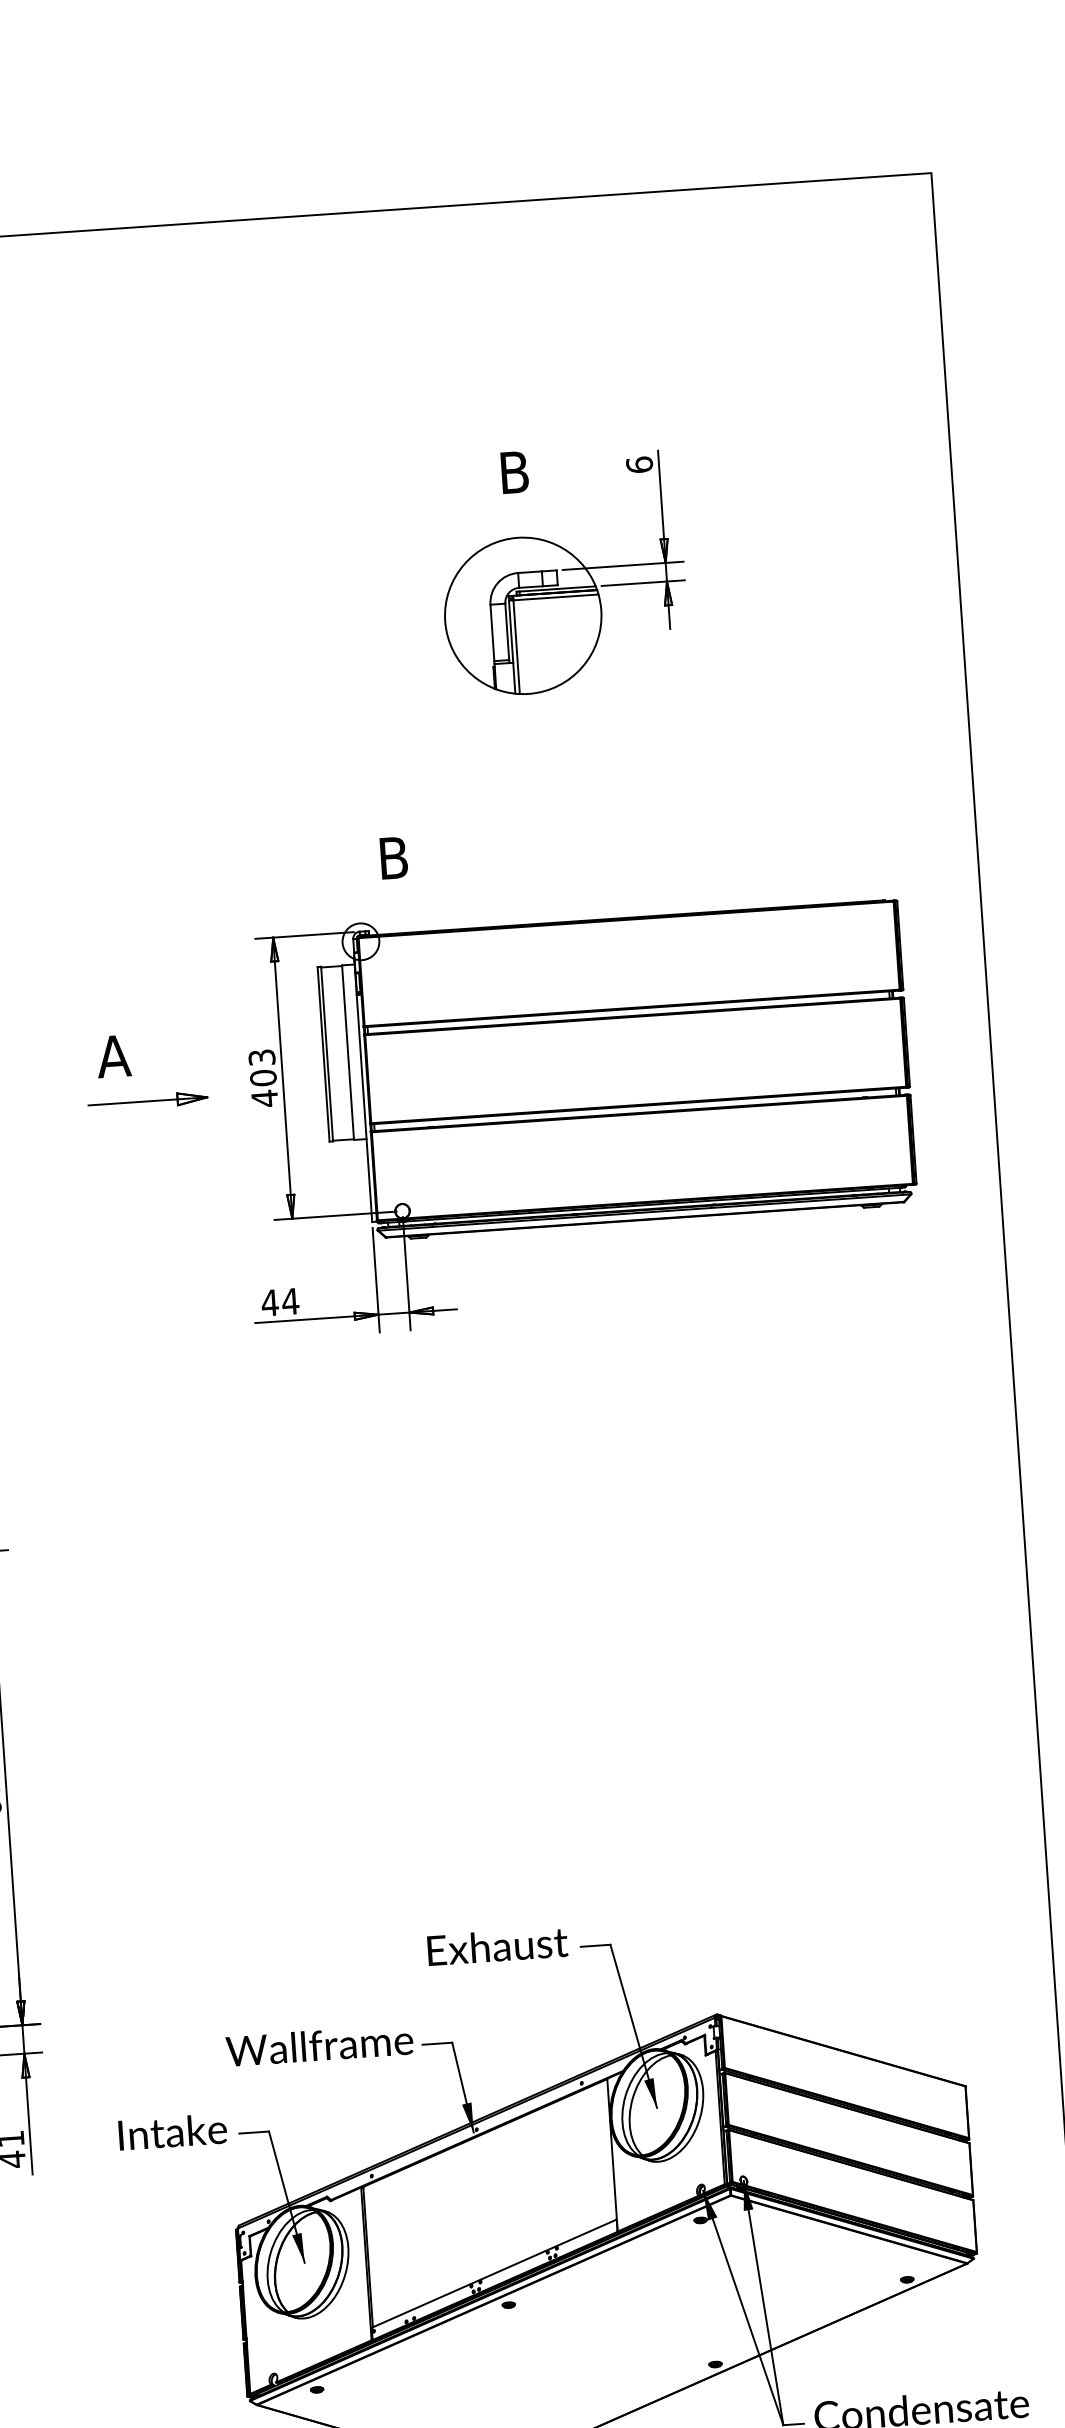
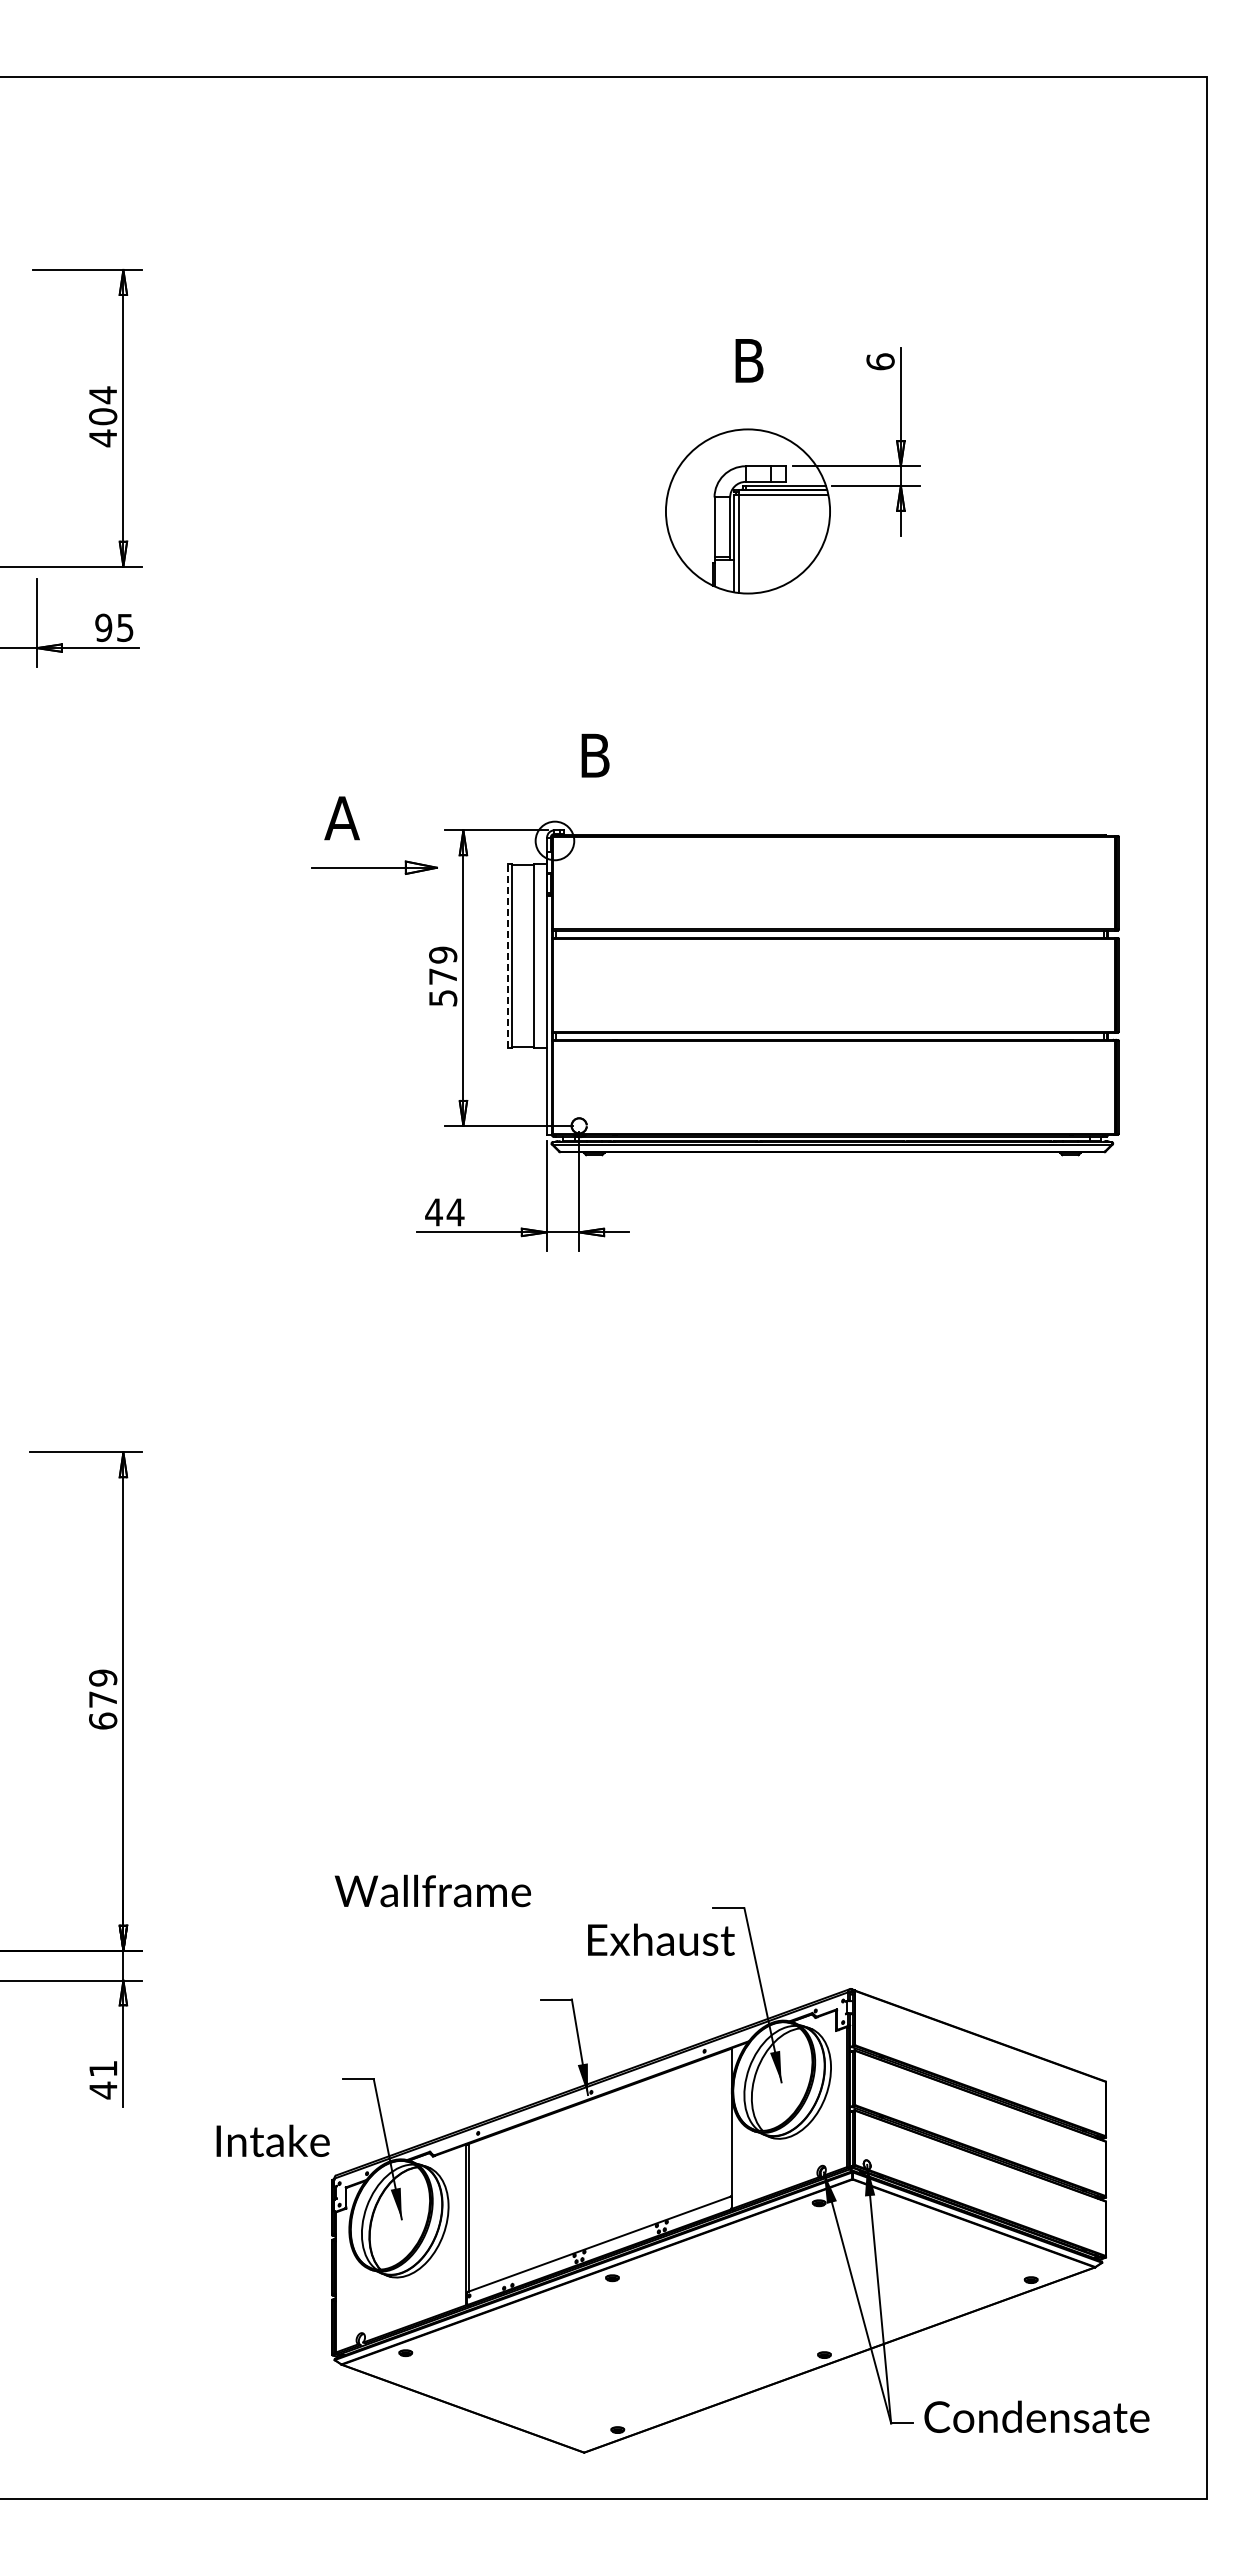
line: (323, 1054) -> (507, 956), solid -> dashed
part: (131, 1073) -> (359, 837), moved
text: (263, 1077) -> (443, 976), 403 -> 579
text: (497, 1945) -> (661, 1939), moved
text: (319, 2045) -> (432, 1890), moved
text: (172, 2131) -> (272, 2140), moved

